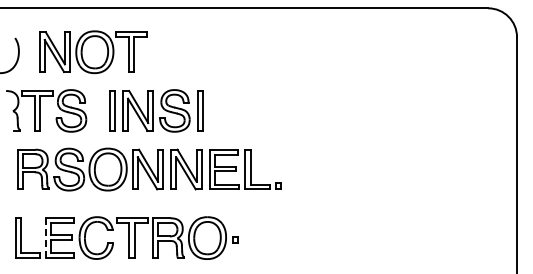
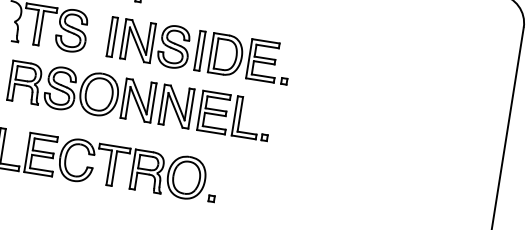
part: (251, 110) -> (250, 58), added
line: (46, 238) -> (27, 152), dashed -> solid
part: (235, 239) -> (211, 198), moved

